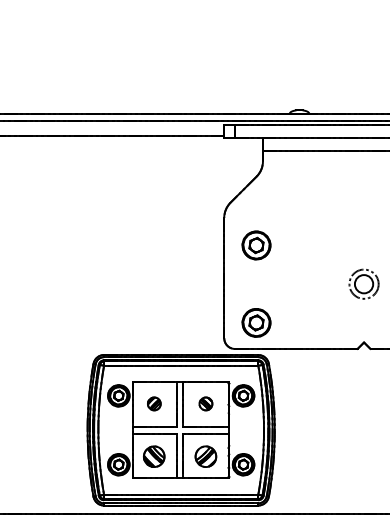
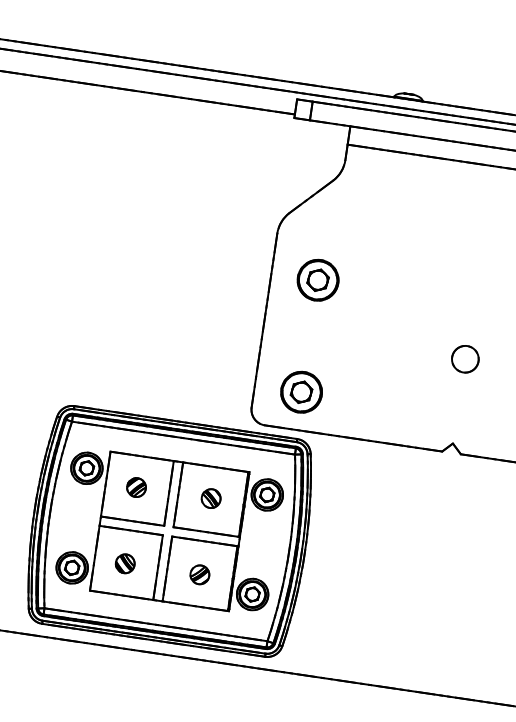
circle: (363, 284) -> (464, 359), size x0.62
part: (154, 456) -> (125, 563), size x0.62
part: (205, 456) -> (199, 574), size x0.62

